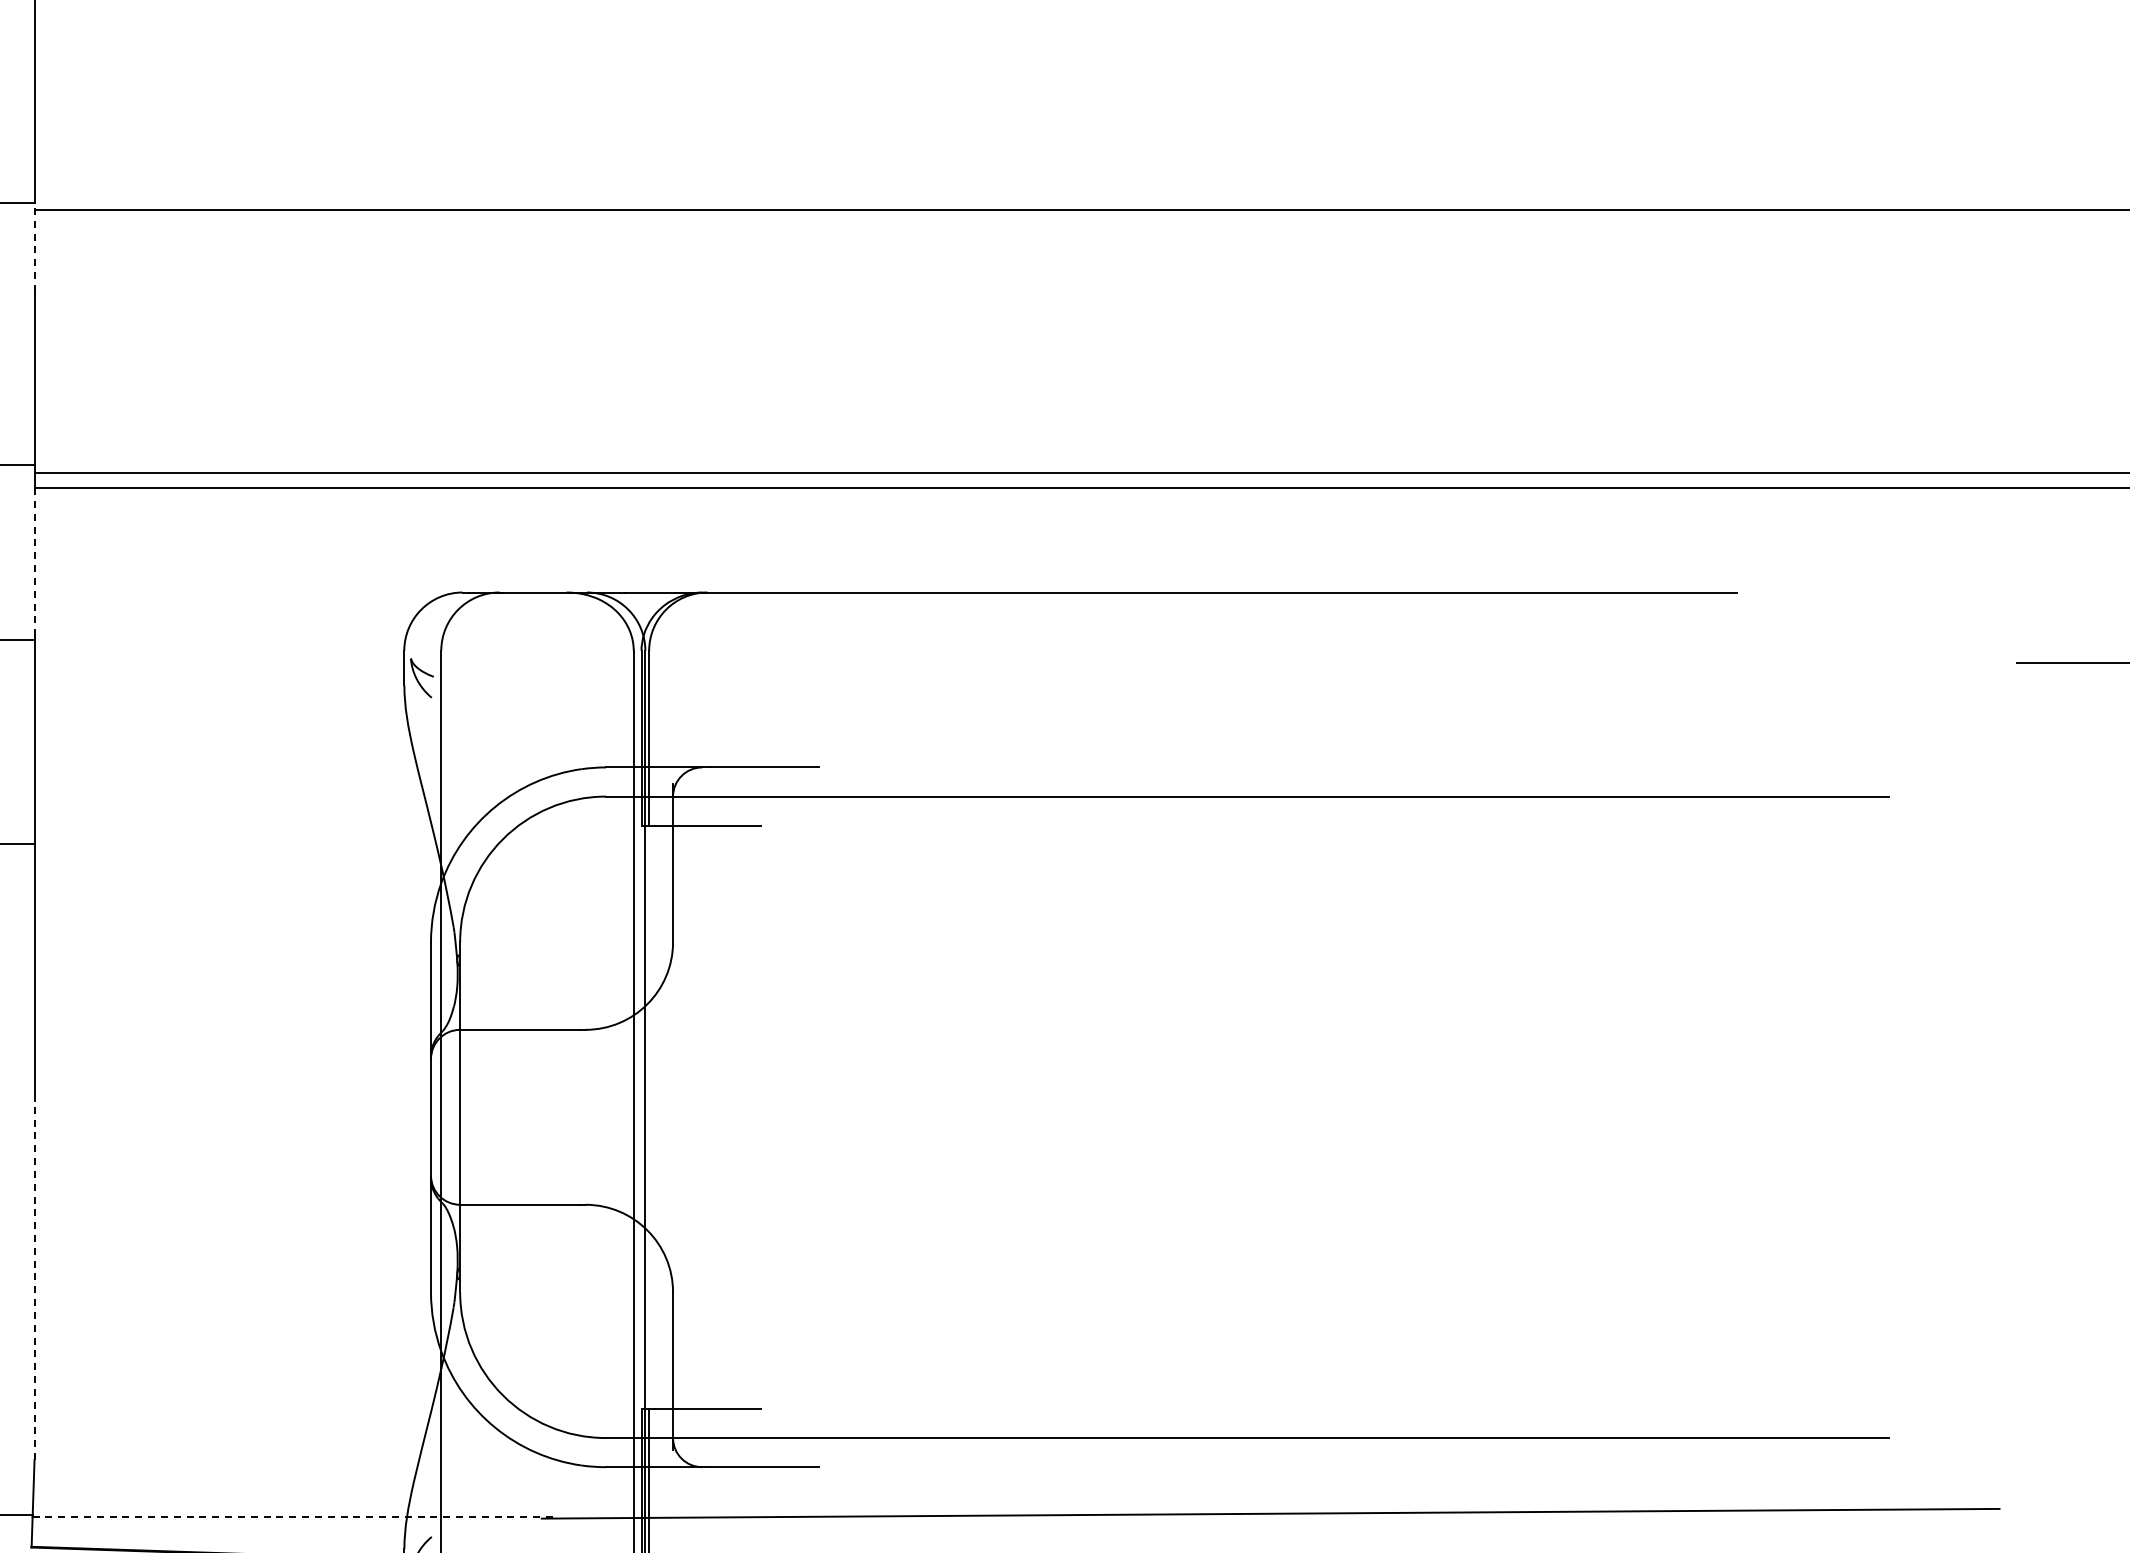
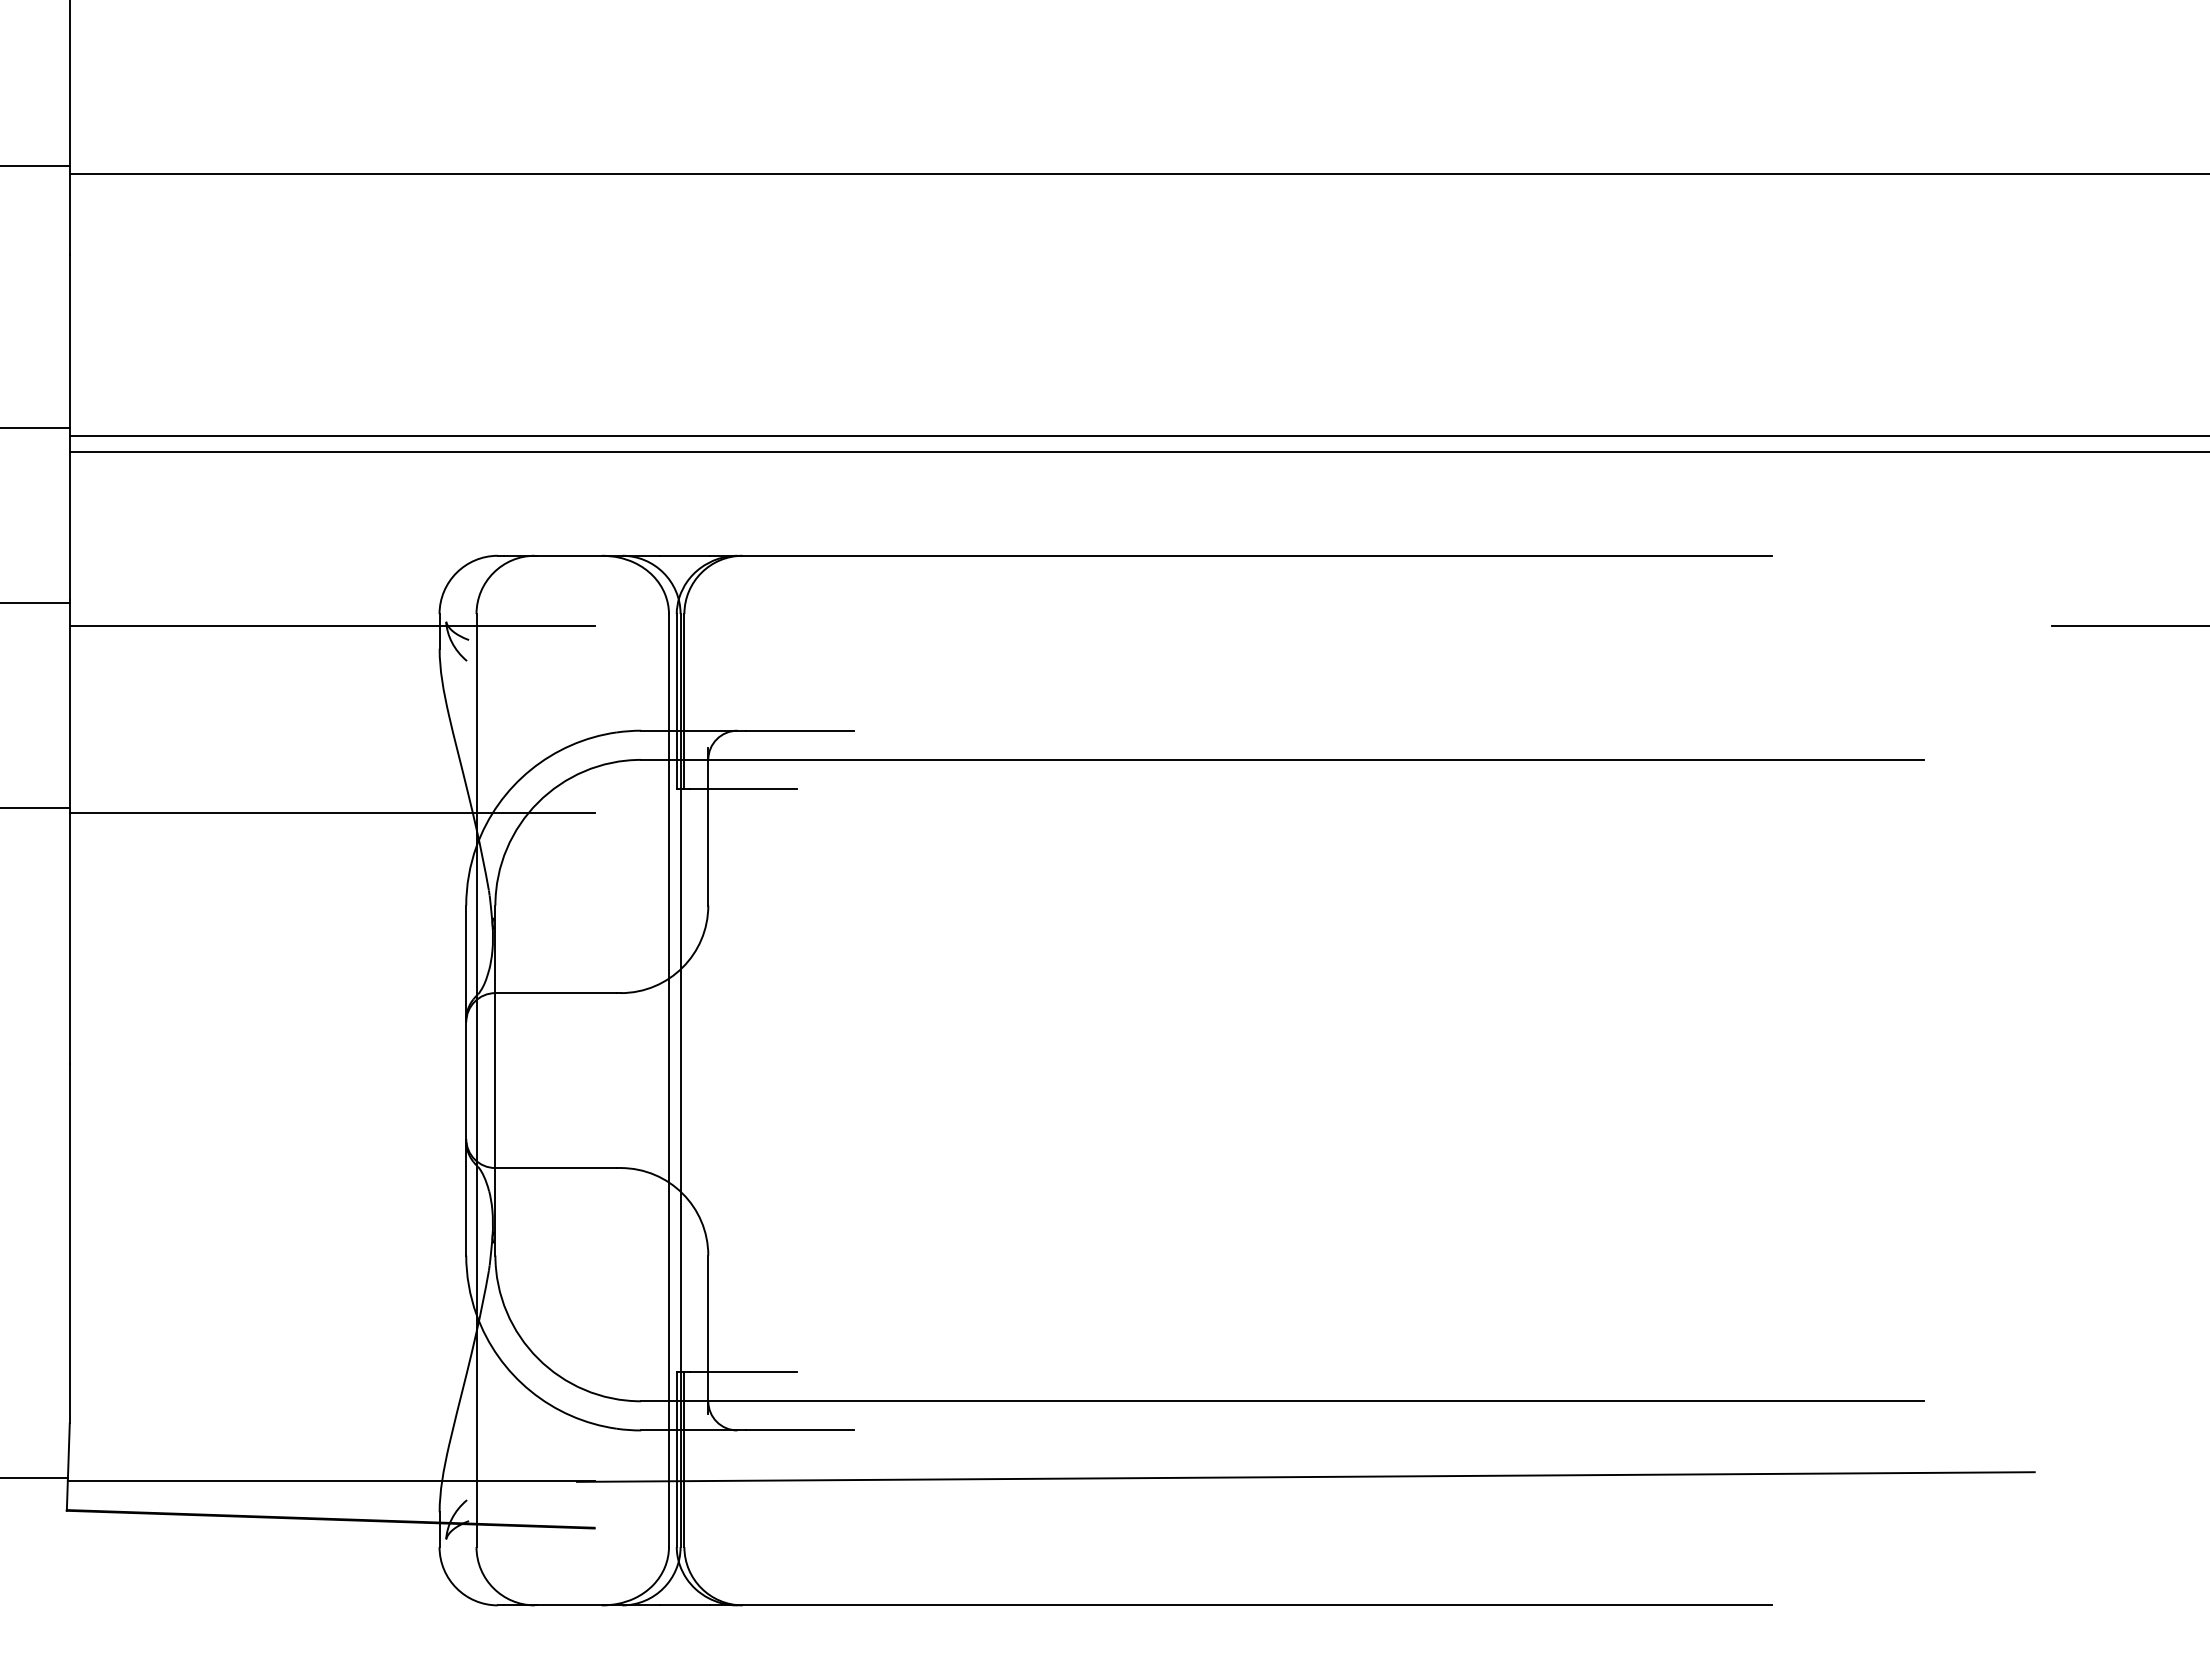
line: (34, 247) -> (69, 210), dashed -> solid
line: (34, 562) -> (69, 525), dashed -> solid
line: (296, 663) -> (331, 626), added
line: (296, 849) -> (331, 812), added
line: (34, 1280) -> (69, 1243), dashed -> solid
line: (296, 1517) -> (331, 1480), dashed -> solid

